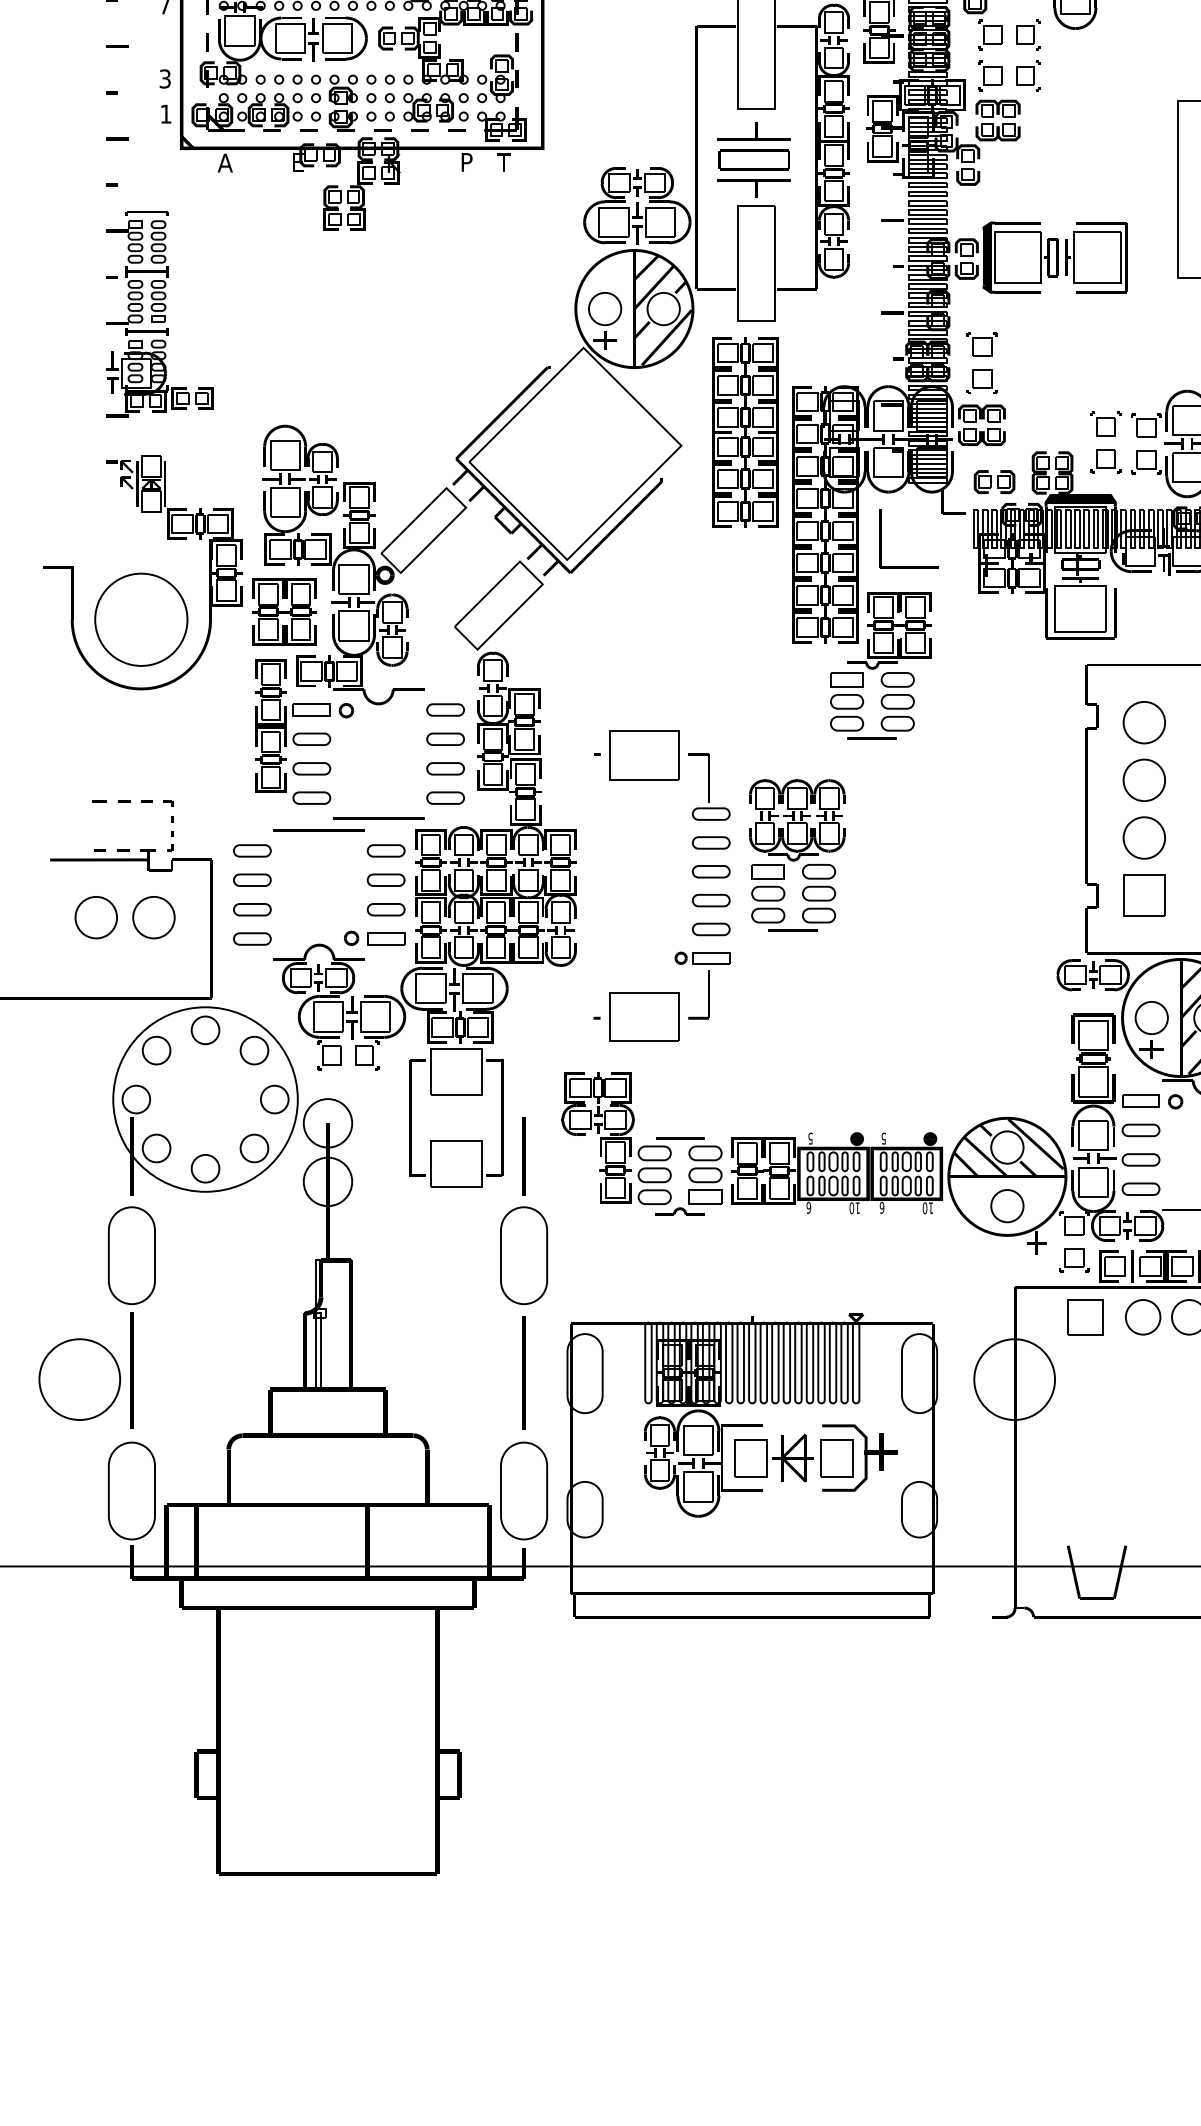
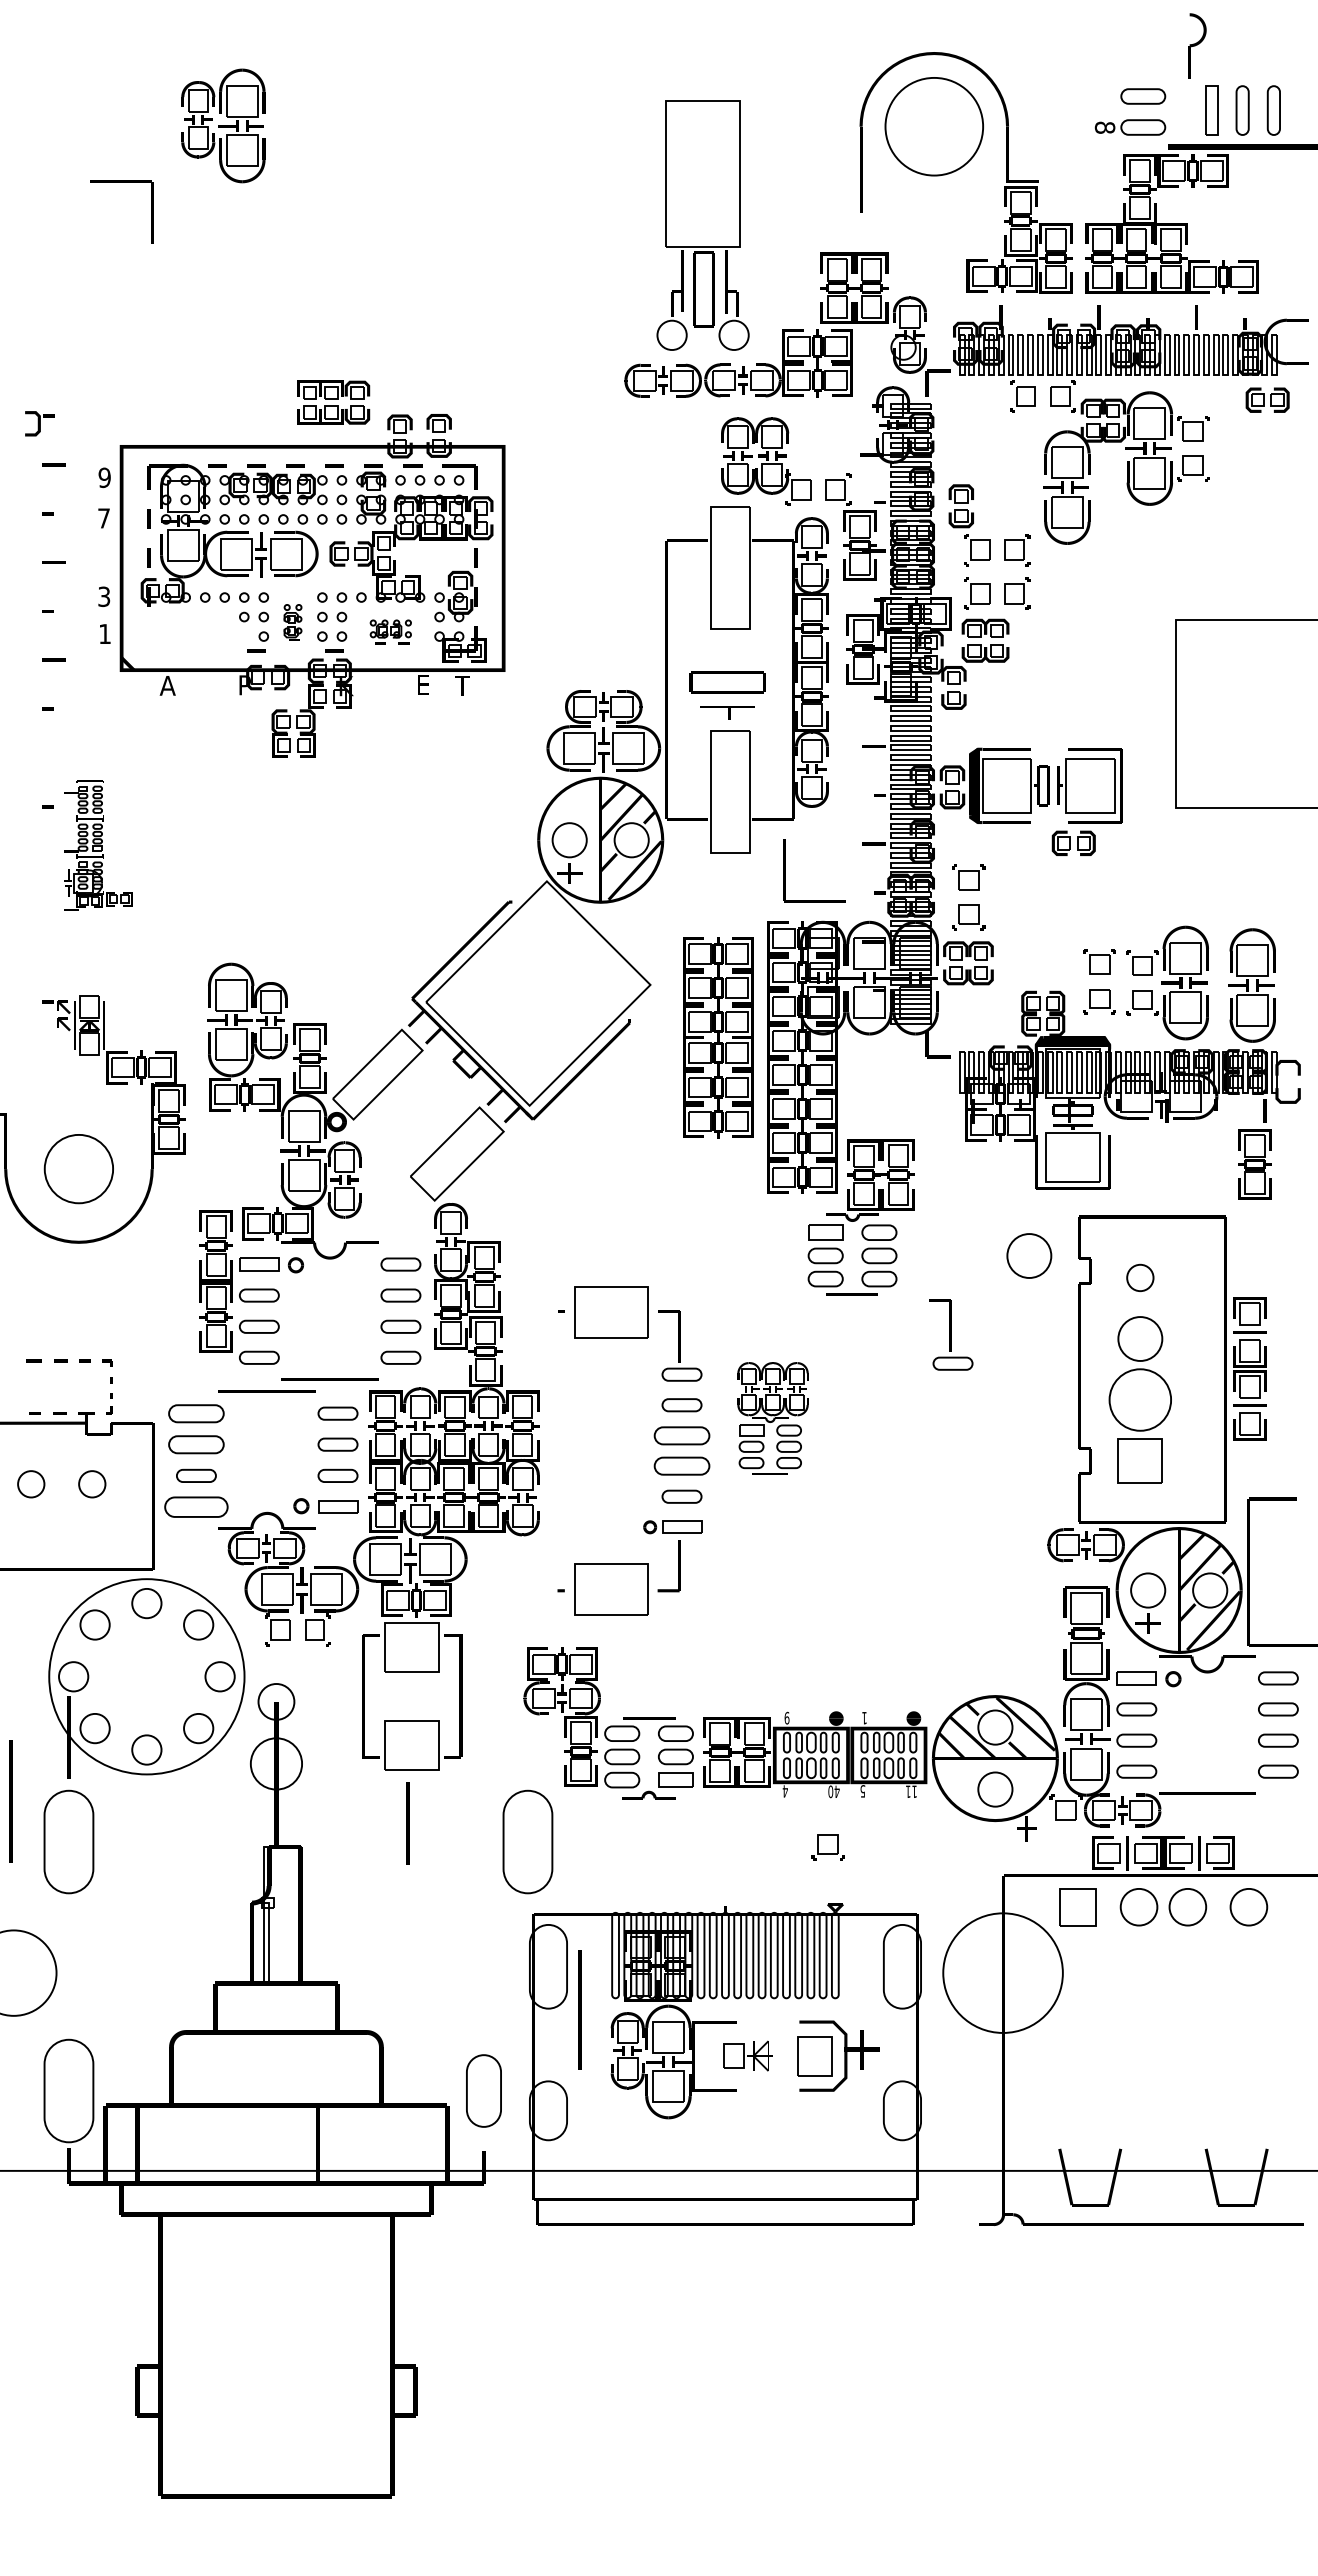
part: (343, 103) -> (292, 622), size x0.6
part: (246, 111) -> (190, 631), removed
part: (435, 111) -> (390, 631), size x0.6
part: (754, 130) -> (727, 651), removed
text: (466, 161) -> (423, 684), P -> E
text: (297, 162) -> (244, 685), E -> P
part: (754, 188) -> (727, 712), size x0.7
part: (159, 313) -> (98, 845), size x0.6
part: (745, 432) -> (718, 1037), moved
part: (994, 481) -> (1073, 842), moved
part: (881, 538) -> (785, 870), moved
part: (284, 611) -> (230, 1160), removed
circle: (140, 619) -> (78, 1168), size x0.7
circle: (1039, 701) -> (1029, 1255), added
circle: (1144, 722) -> (1140, 1277), size x0.6
part: (965, 776) -> (951, 1334), added
circle: (1144, 838) -> (1140, 1400), size x1.4
part: (252, 850) -> (196, 1413), size x1.4
part: (796, 855) -> (772, 1418), size x0.7
part: (710, 871) -> (681, 1435), size x1.4
part: (252, 880) -> (196, 1444), size x1.4
part: (710, 900) -> (681, 1466), size x1.4
circle: (96, 917) -> (31, 1484), size x0.6
circle: (154, 917) -> (92, 1484), size x0.6
part: (252, 938) -> (196, 1506), size x1.6
circle: (328, 1122) -> (276, 1701), size x0.7
text: (809, 1138) -> (786, 1718), 5 -> 9
text: (883, 1138) -> (864, 1717), 5 -> 1
line: (523, 1156) -> (407, 1823), moved
text: (809, 1207) -> (785, 1791), 6 -> 4
text: (857, 1207) -> (836, 1791), 10 -> 40
text: (881, 1207) -> (862, 1791), 6 -> 5
text: (924, 1207) -> (907, 1791), 10 -> 11
part: (523, 1255) -> (527, 1841), moved
part: (1073, 1260) -> (827, 1847), moved
line: (131, 1370) -> (10, 1801), moved
line: (523, 1372) -> (579, 2009), moved
circle: (1014, 1379) -> (1002, 1972), size x1.4
part: (773, 1457) -> (747, 2055), size x0.6
part: (523, 1490) -> (483, 2090), size x0.7

